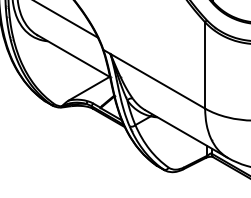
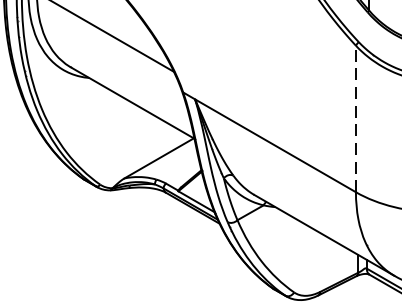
line: (205, 65) -> (356, 118), solid -> dashed

